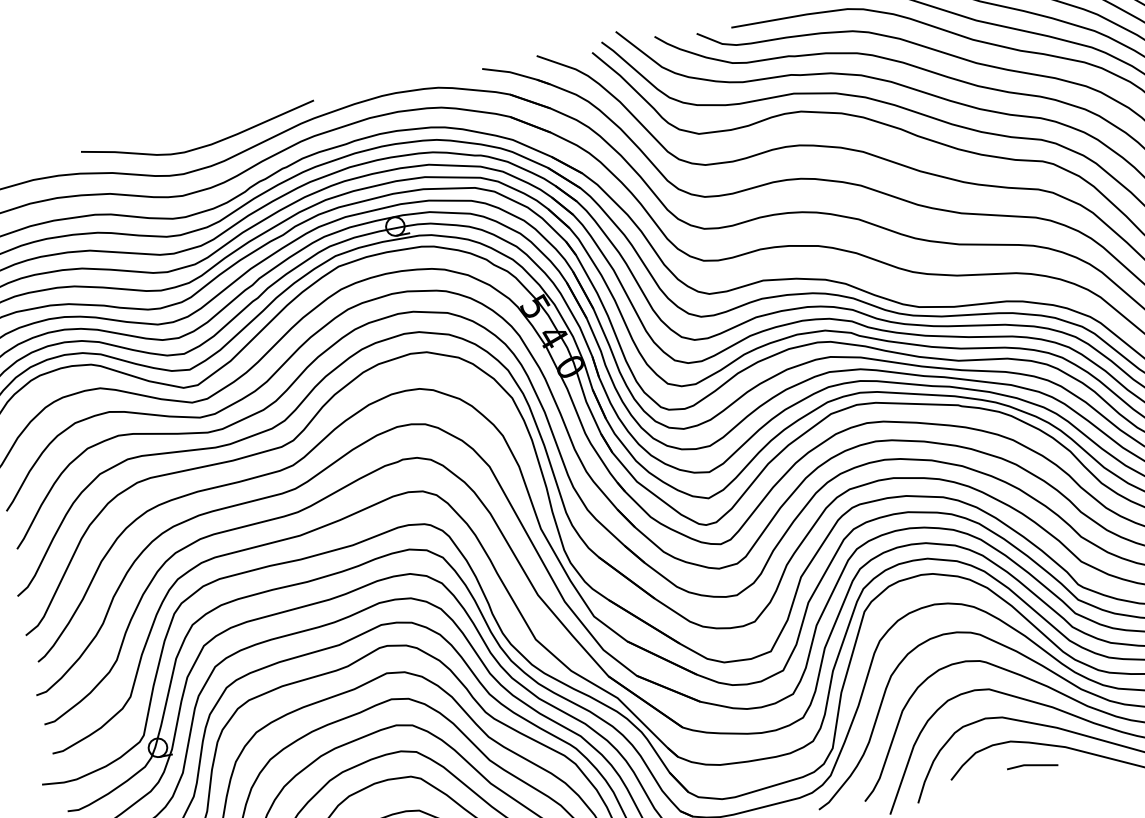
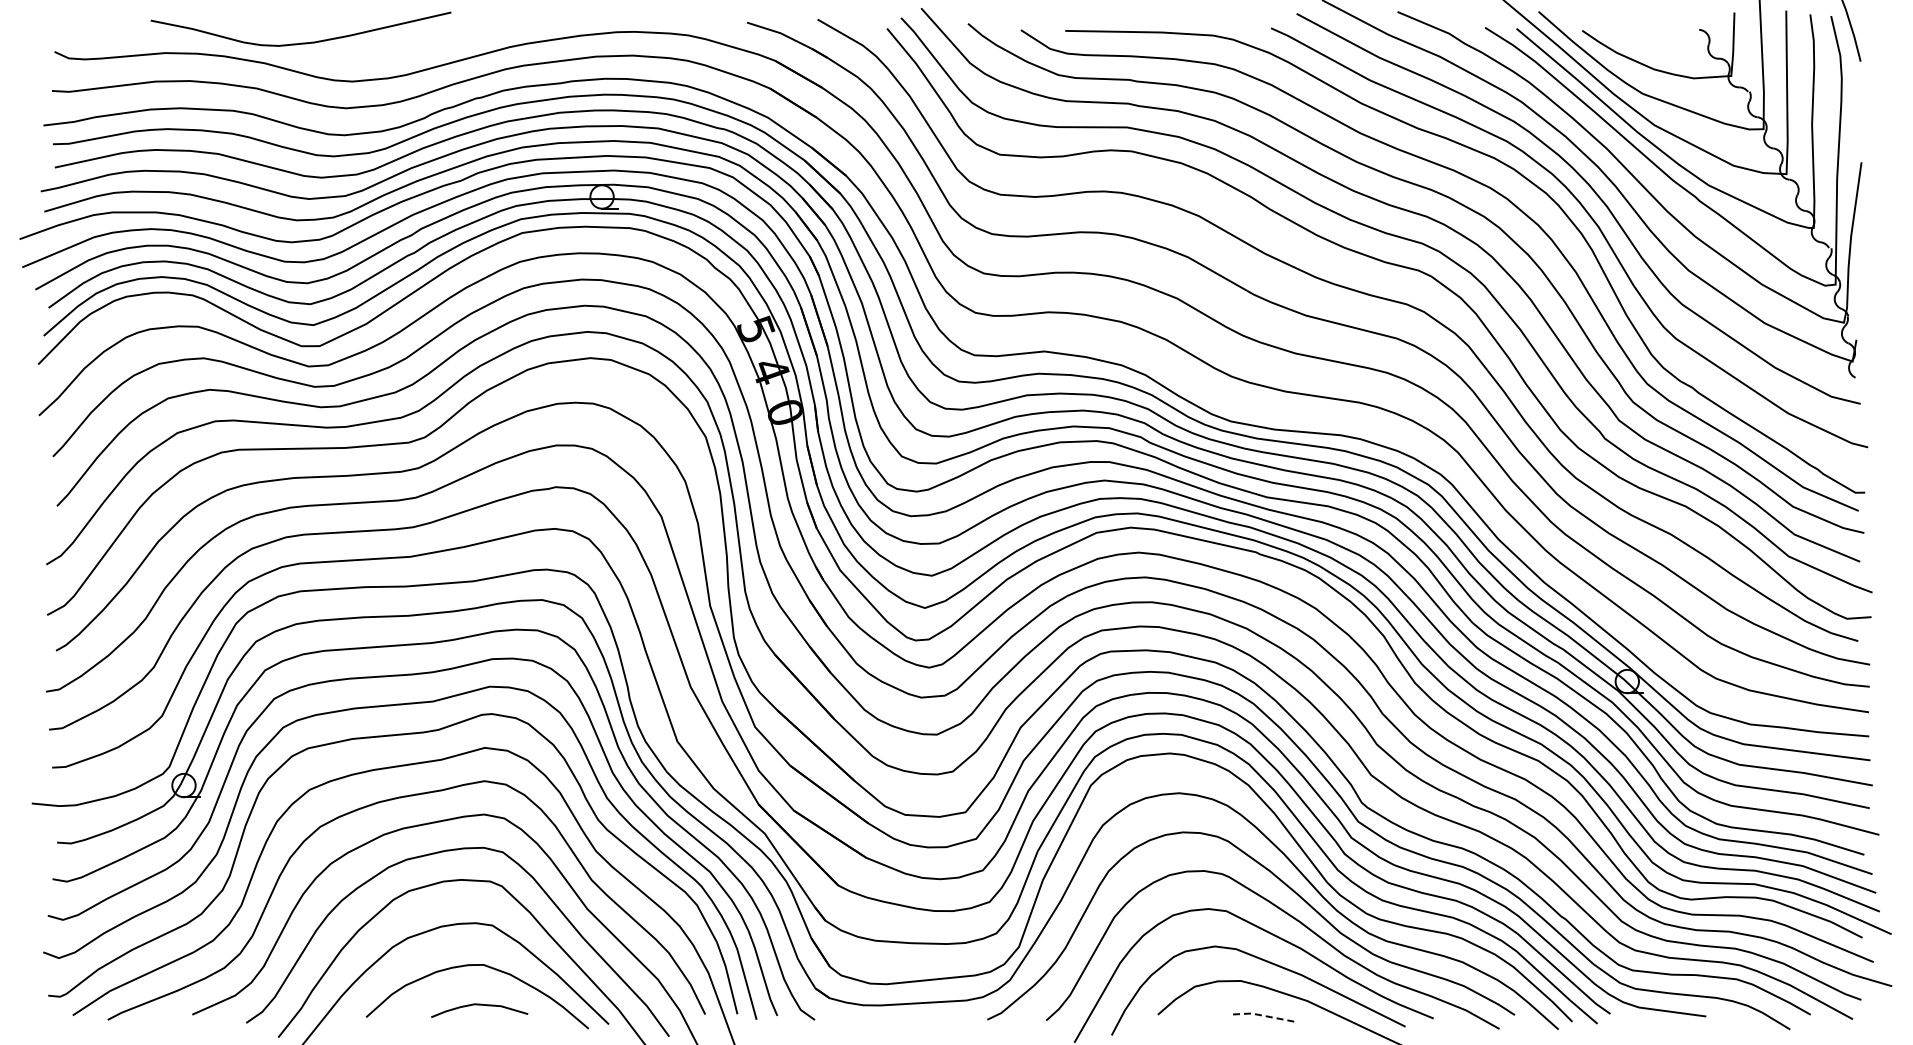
curve: (201, 146) -> (301, 42), moved
line: (1031, 765) -> (1261, 1015), solid -> dashed

